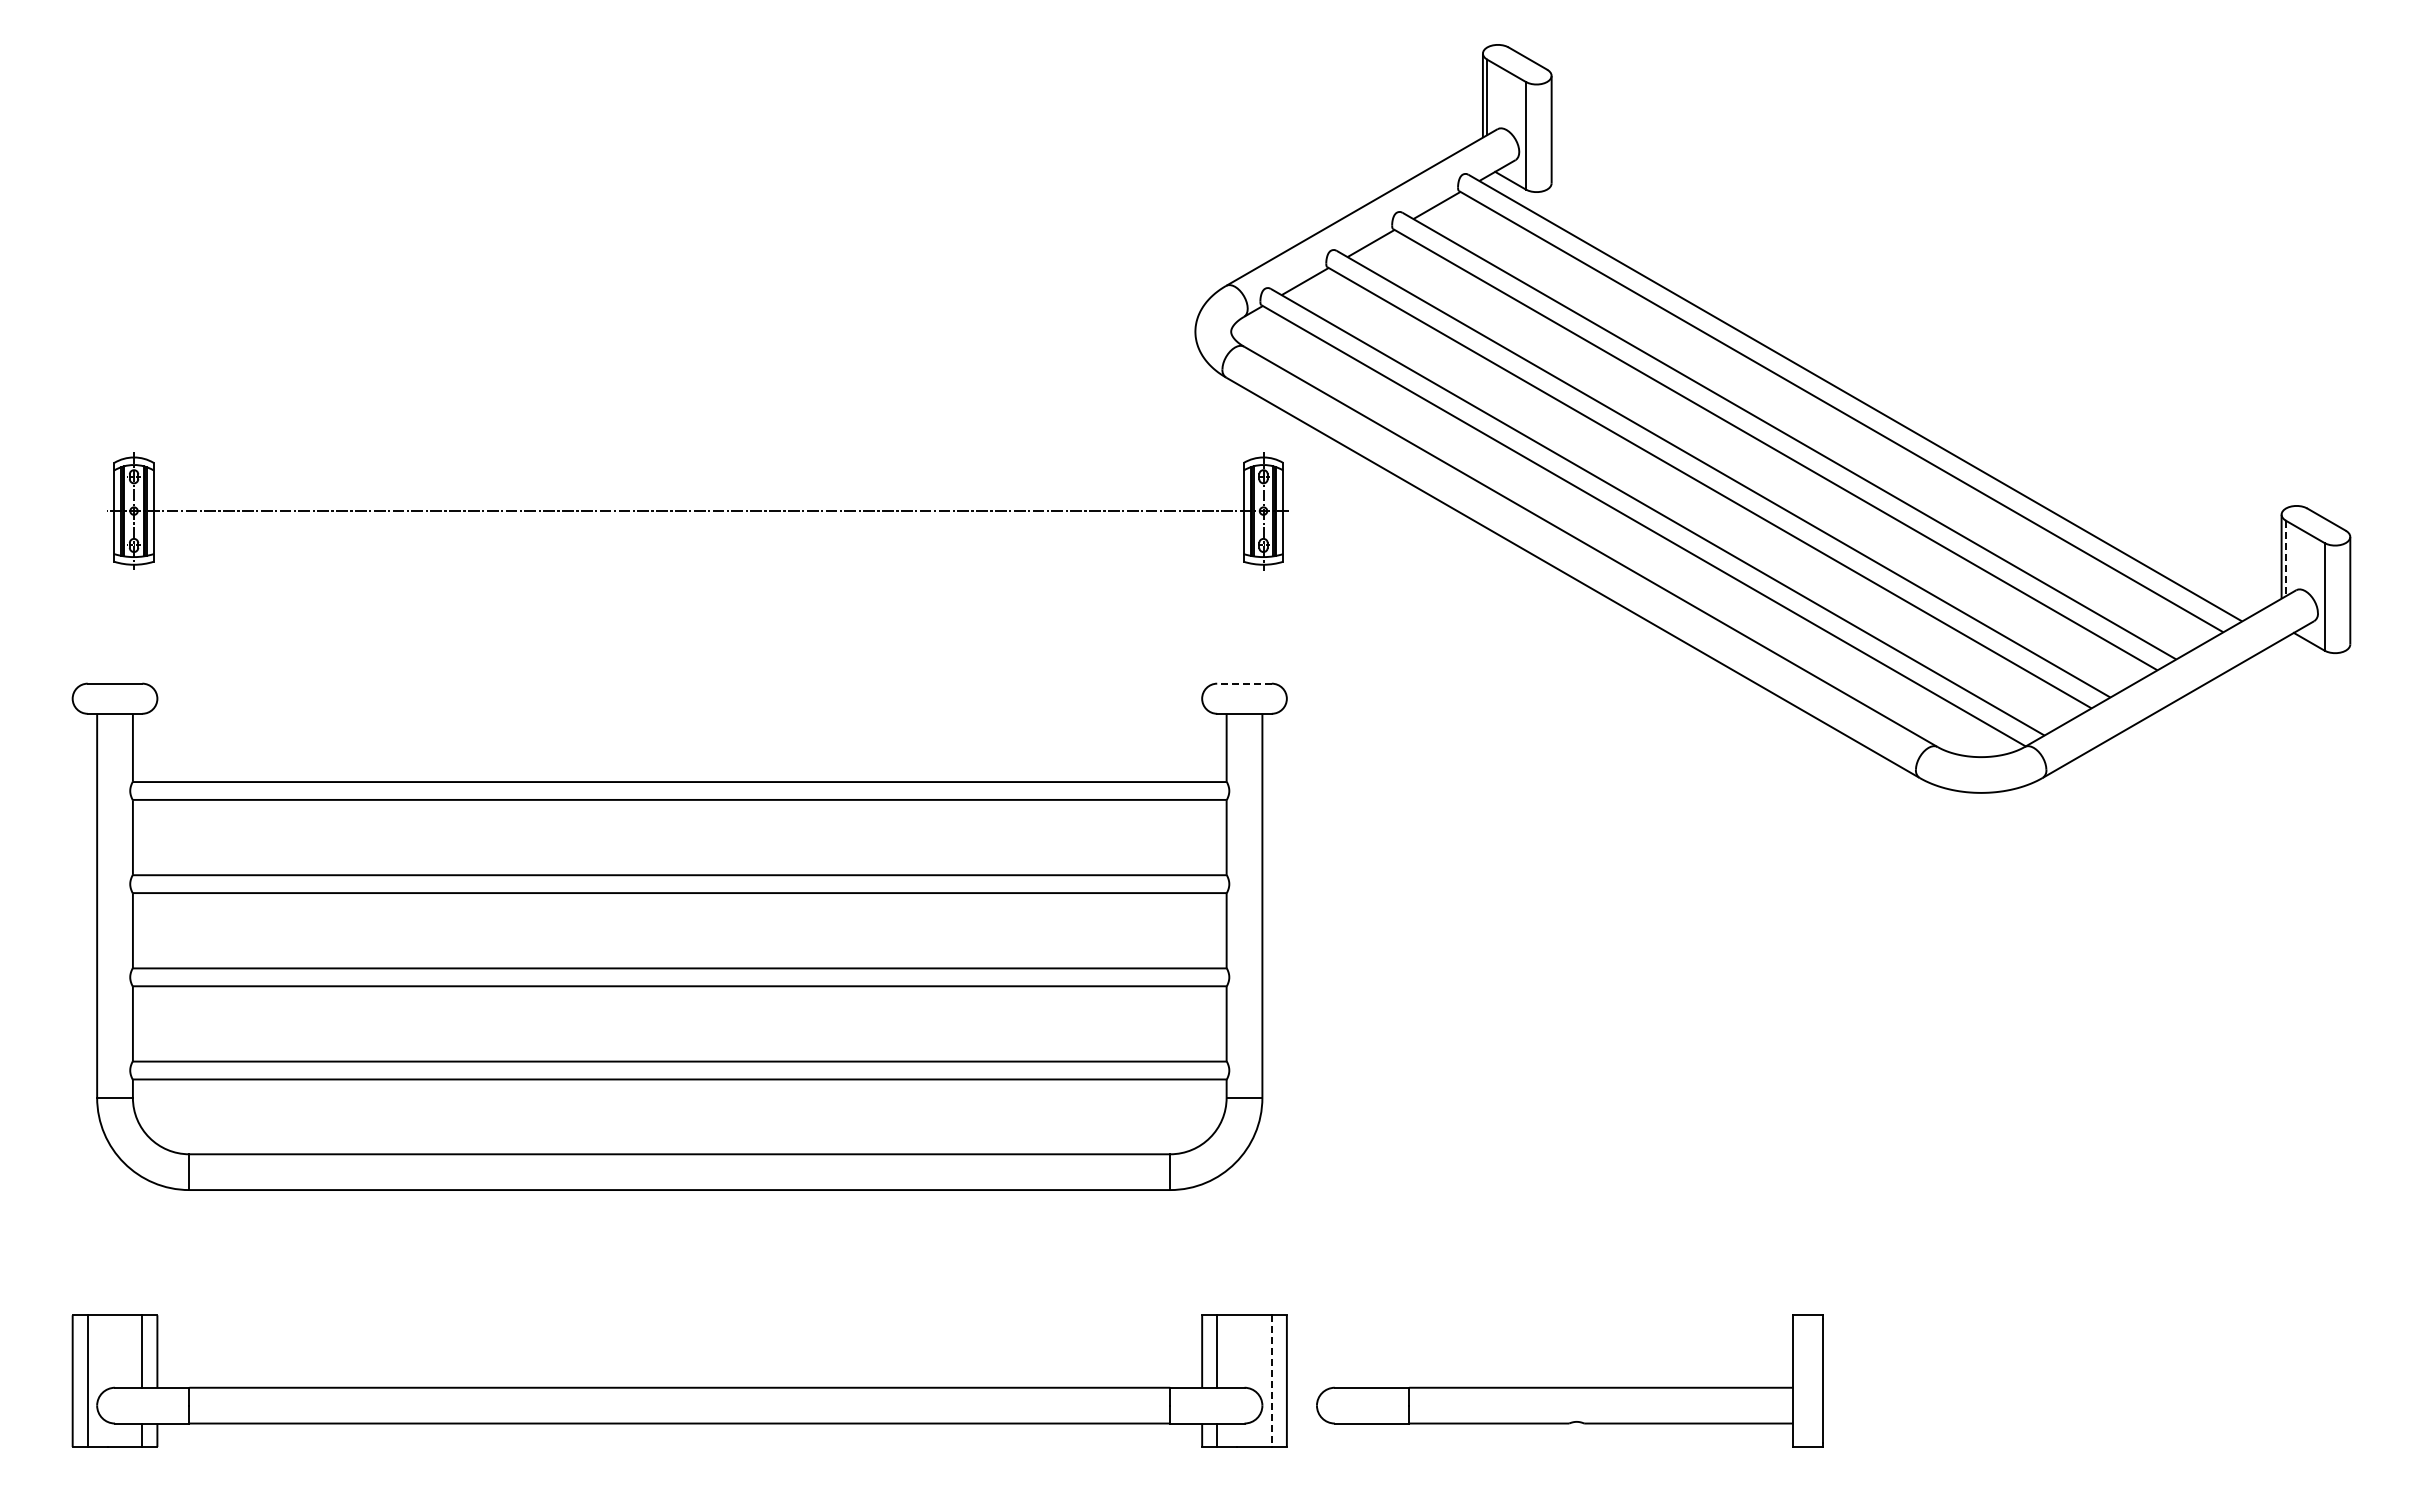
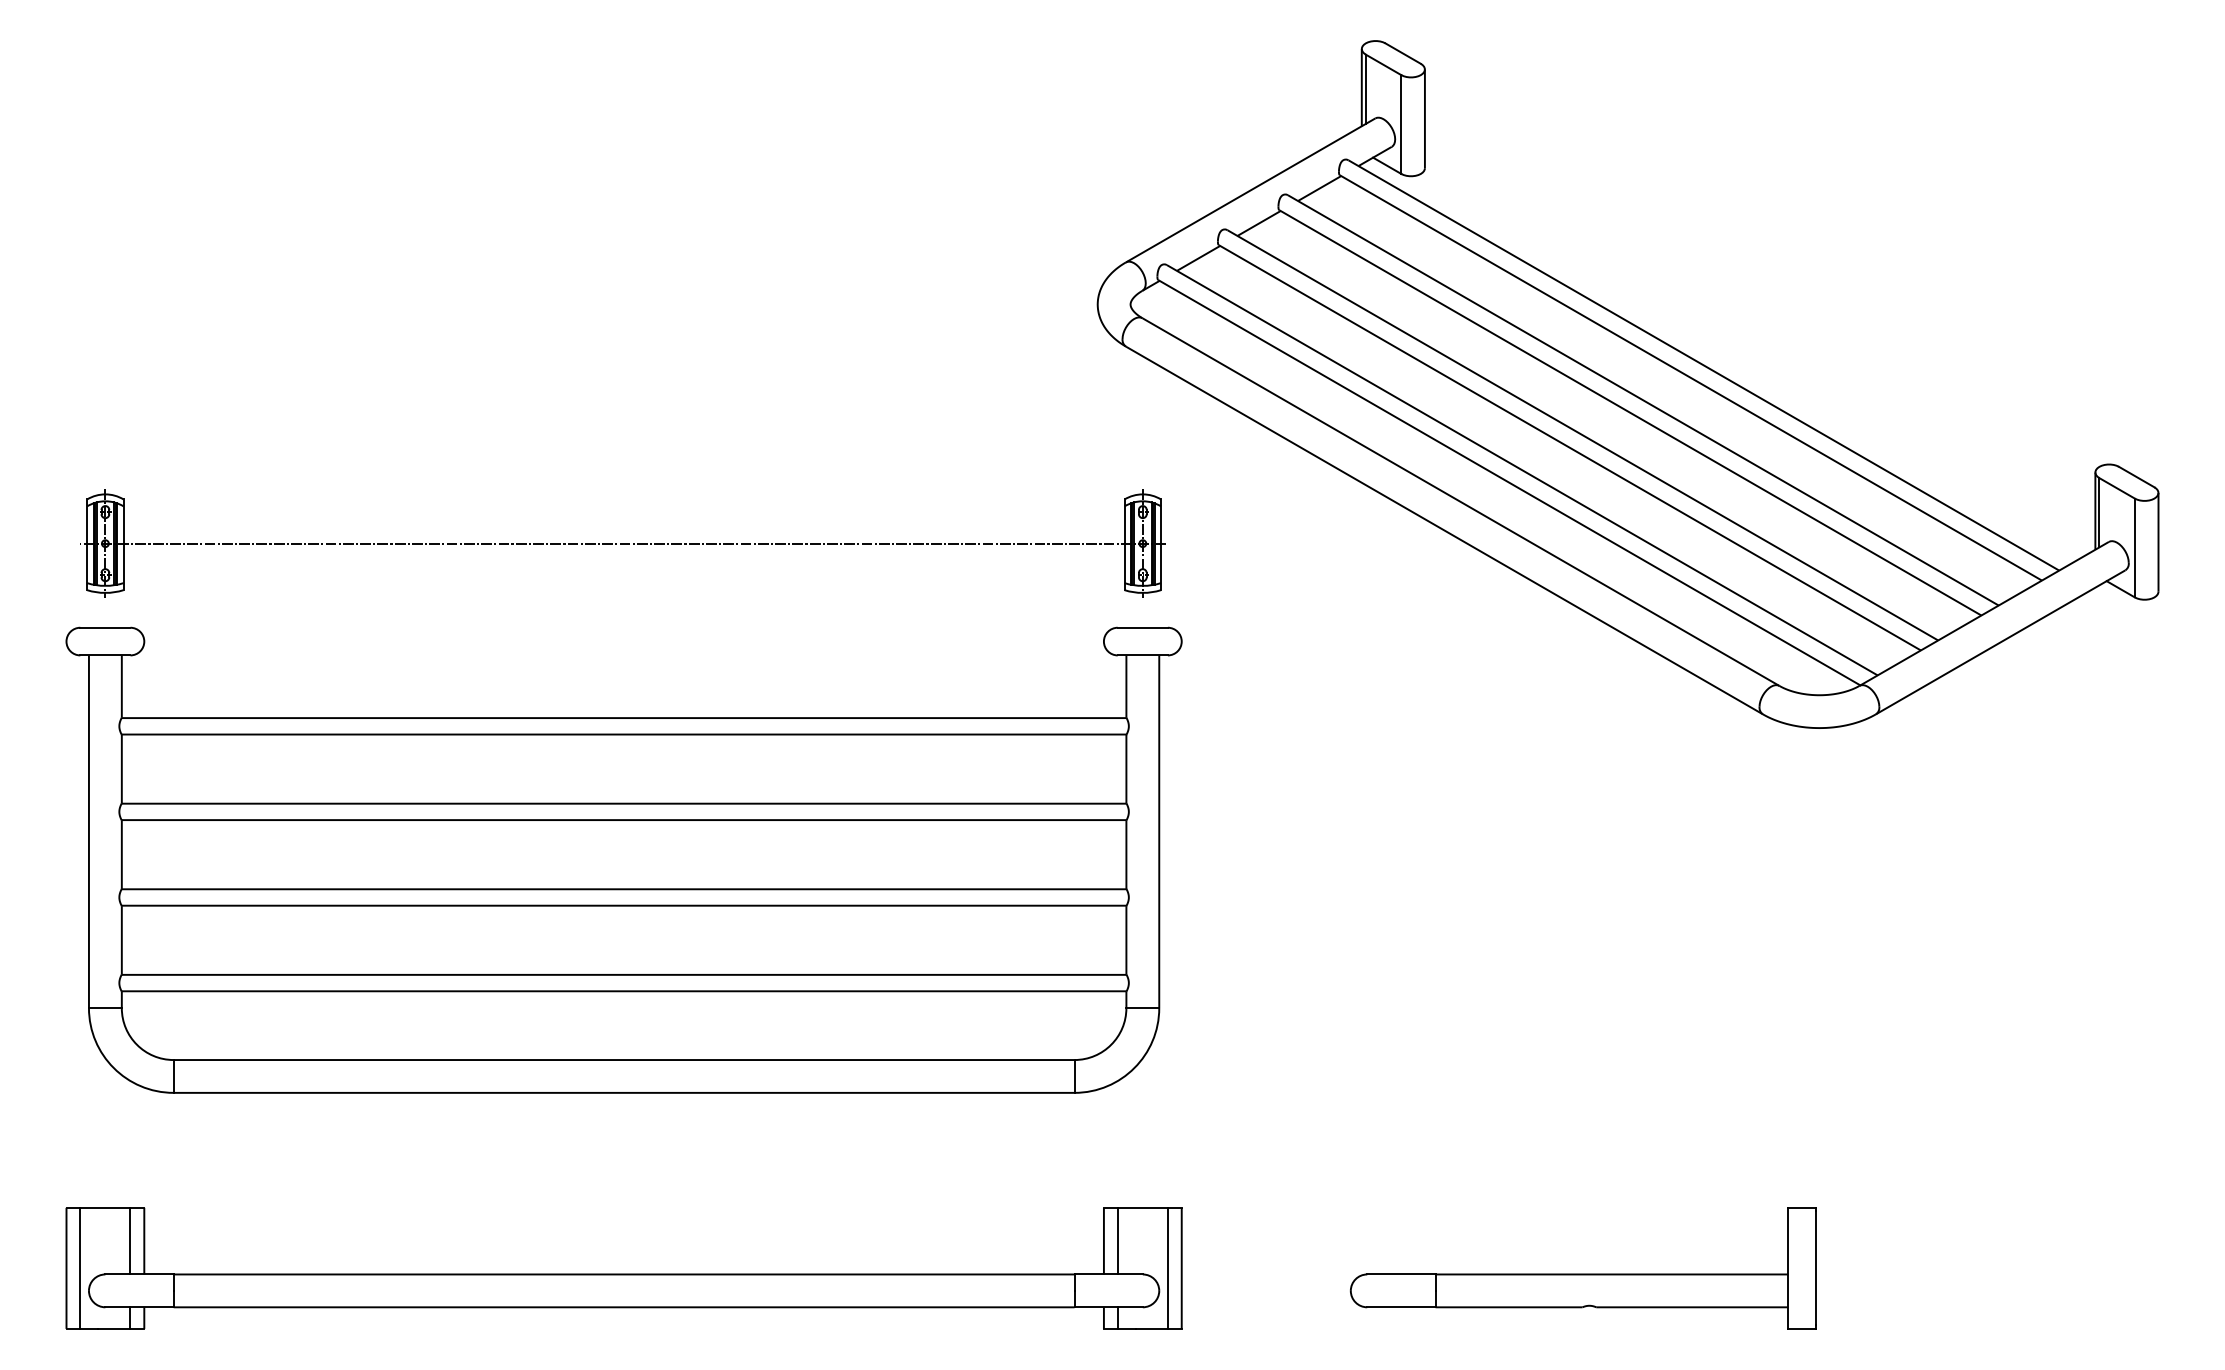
part: (697, 511) -> (622, 544), moved
line: (2286, 558) -> (2099, 512), dashed -> solid
line: (1244, 683) -> (1142, 627), dashed -> solid
part: (1569, 1380) -> (1582, 1267), moved
line: (1271, 1381) -> (1167, 1268), dashed -> solid

